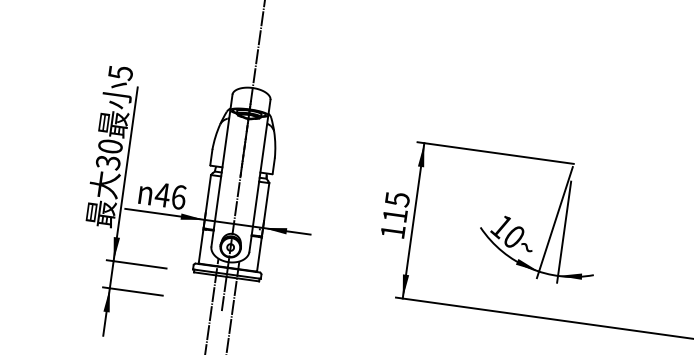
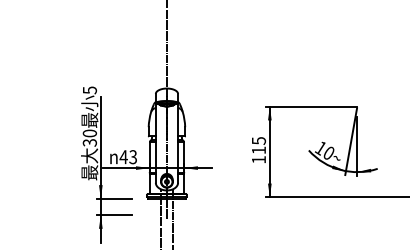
text: (179, 197) -> (133, 157), 46 -> 43

